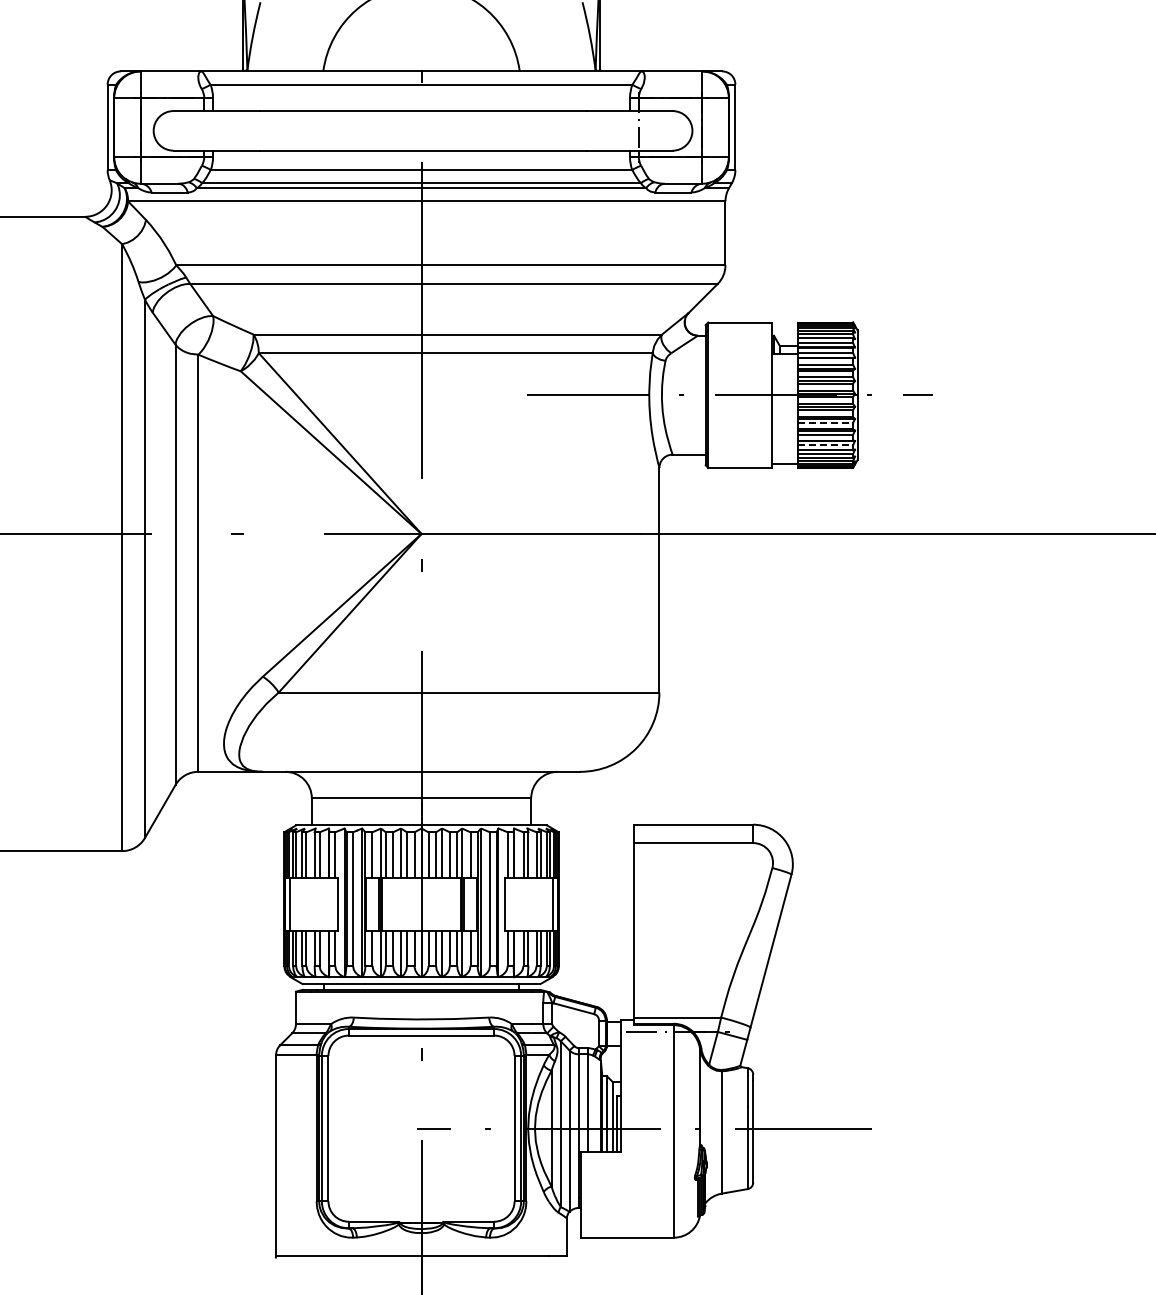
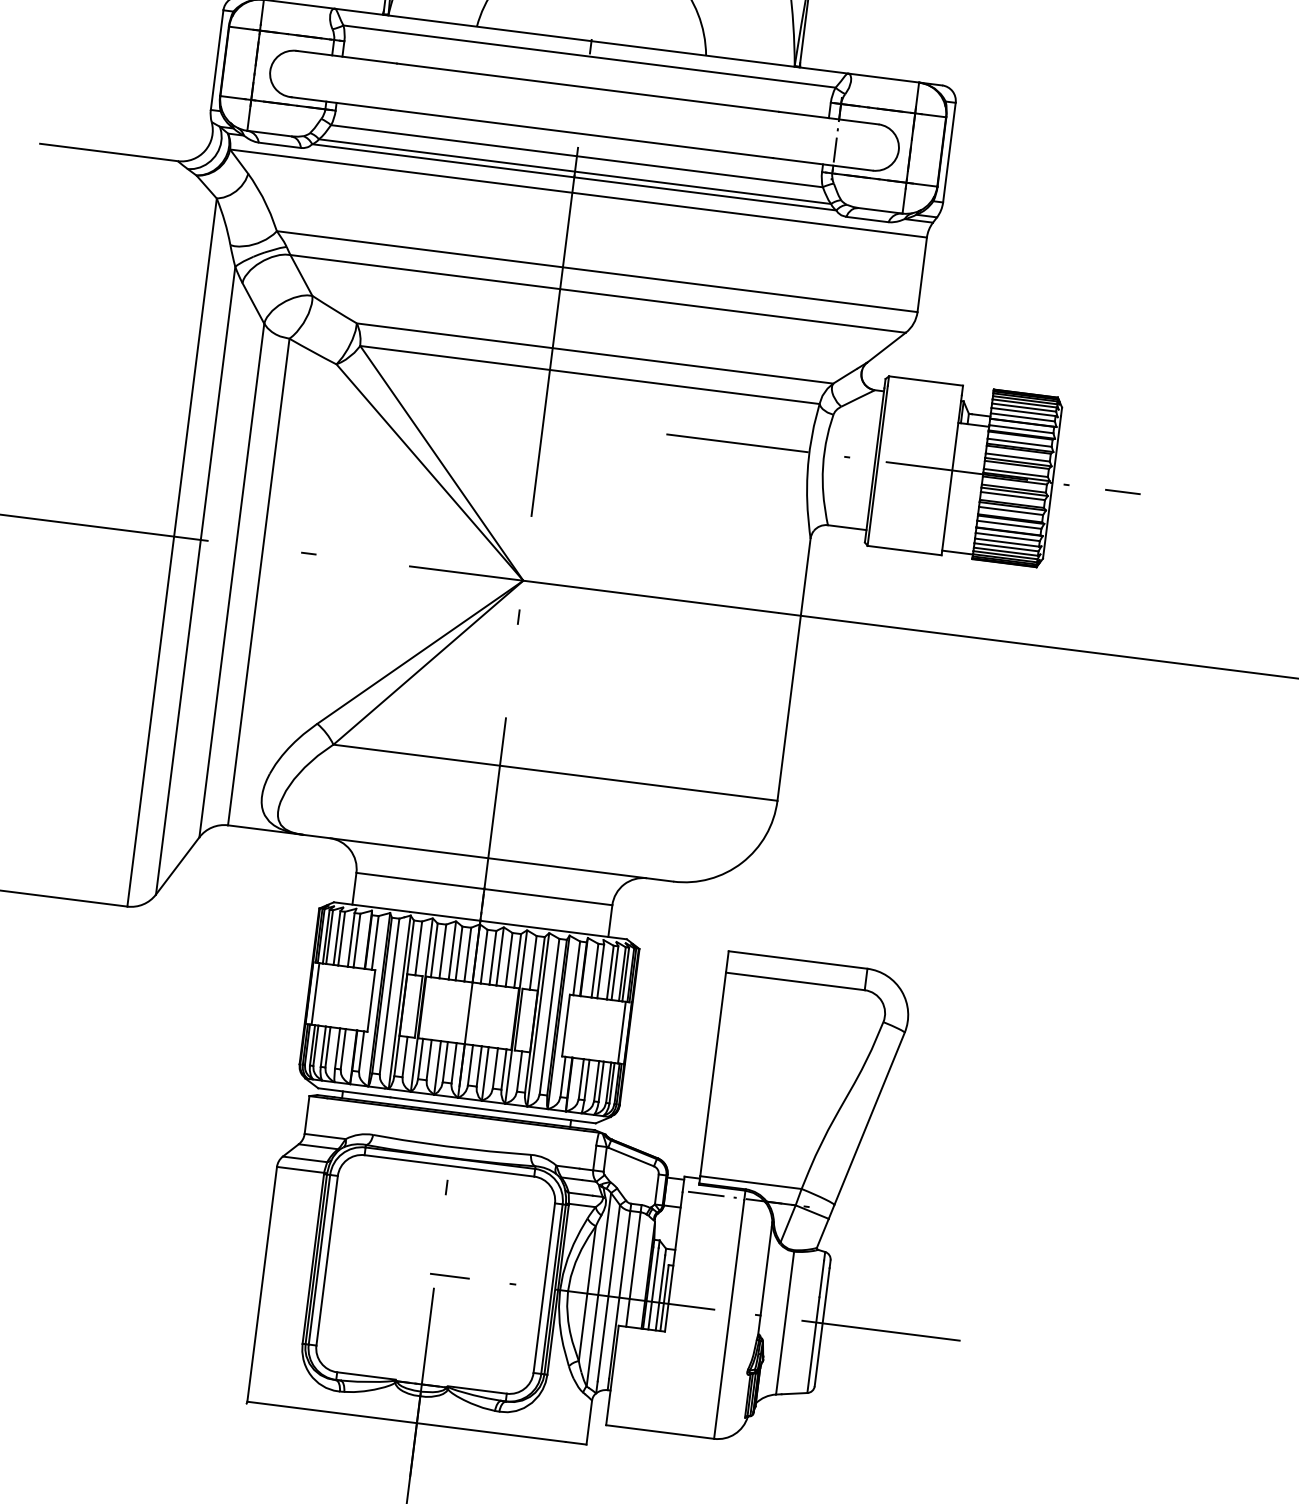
line: (826, 423) -> (1012, 511), dashed -> solid
line: (826, 445) -> (1008, 537), dashed -> solid

